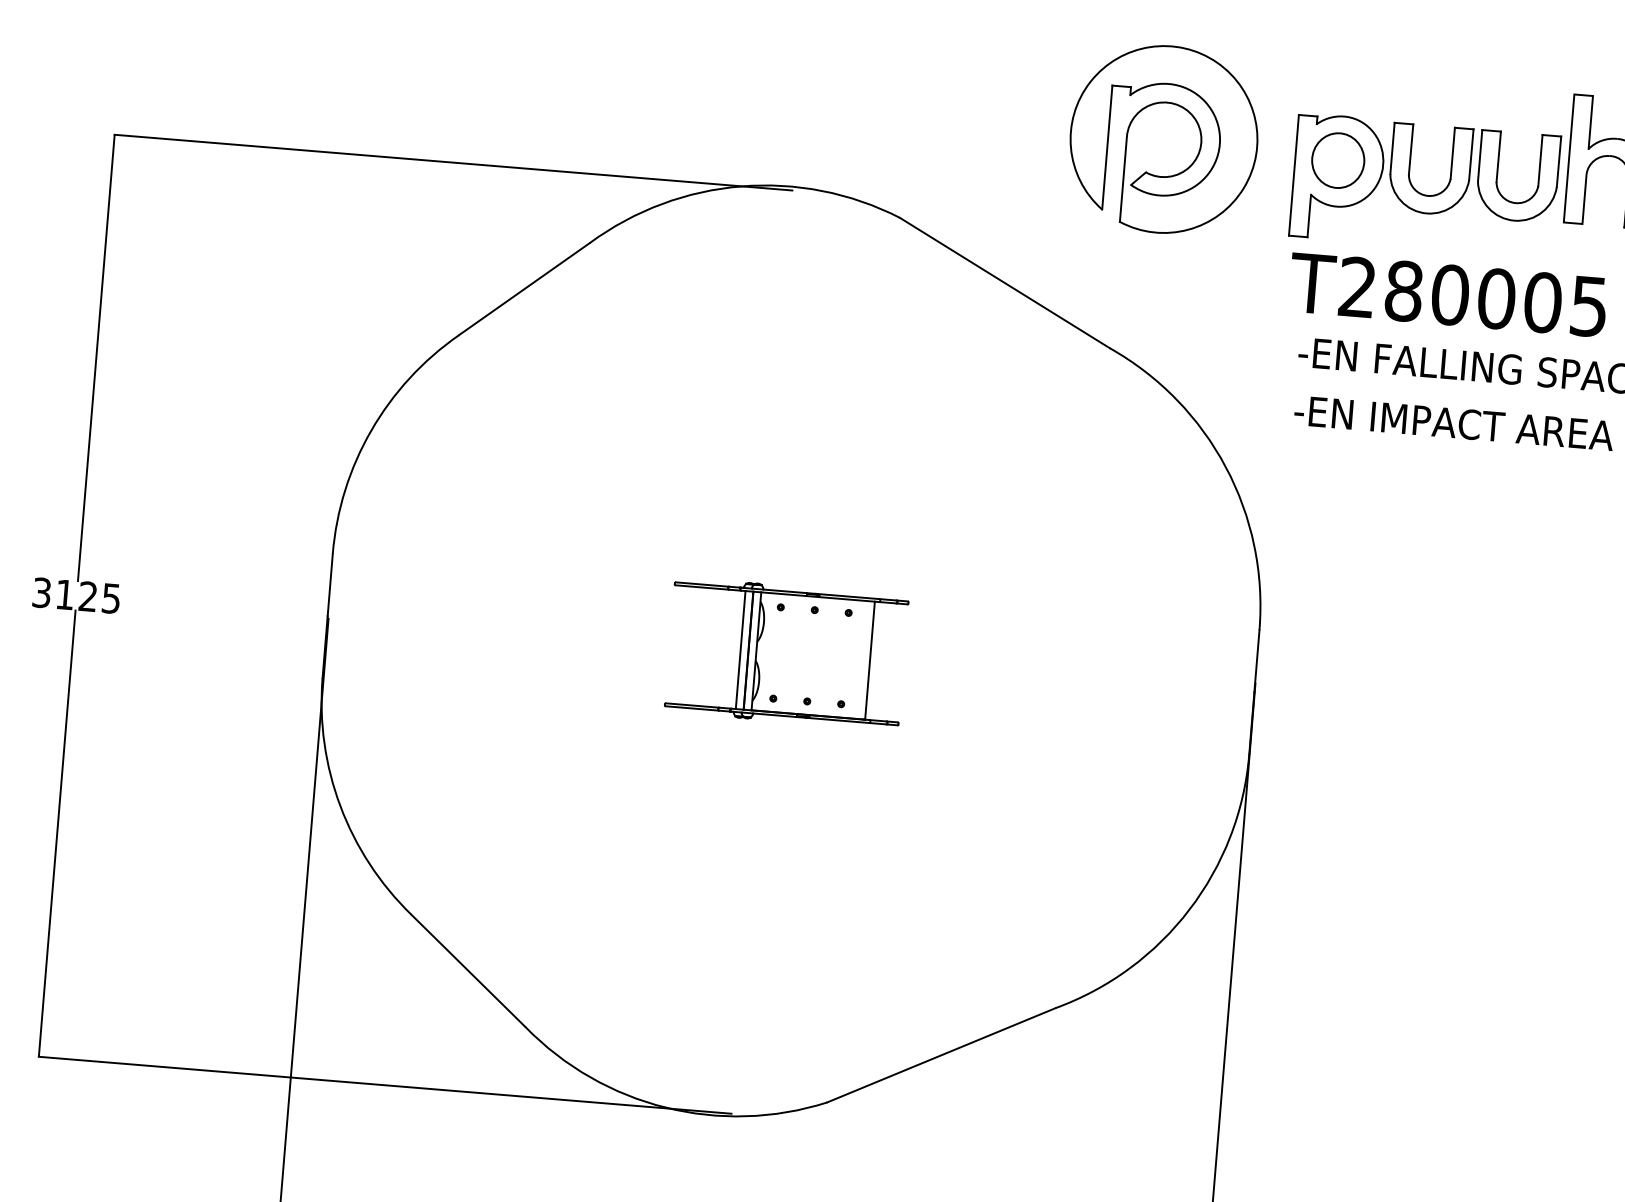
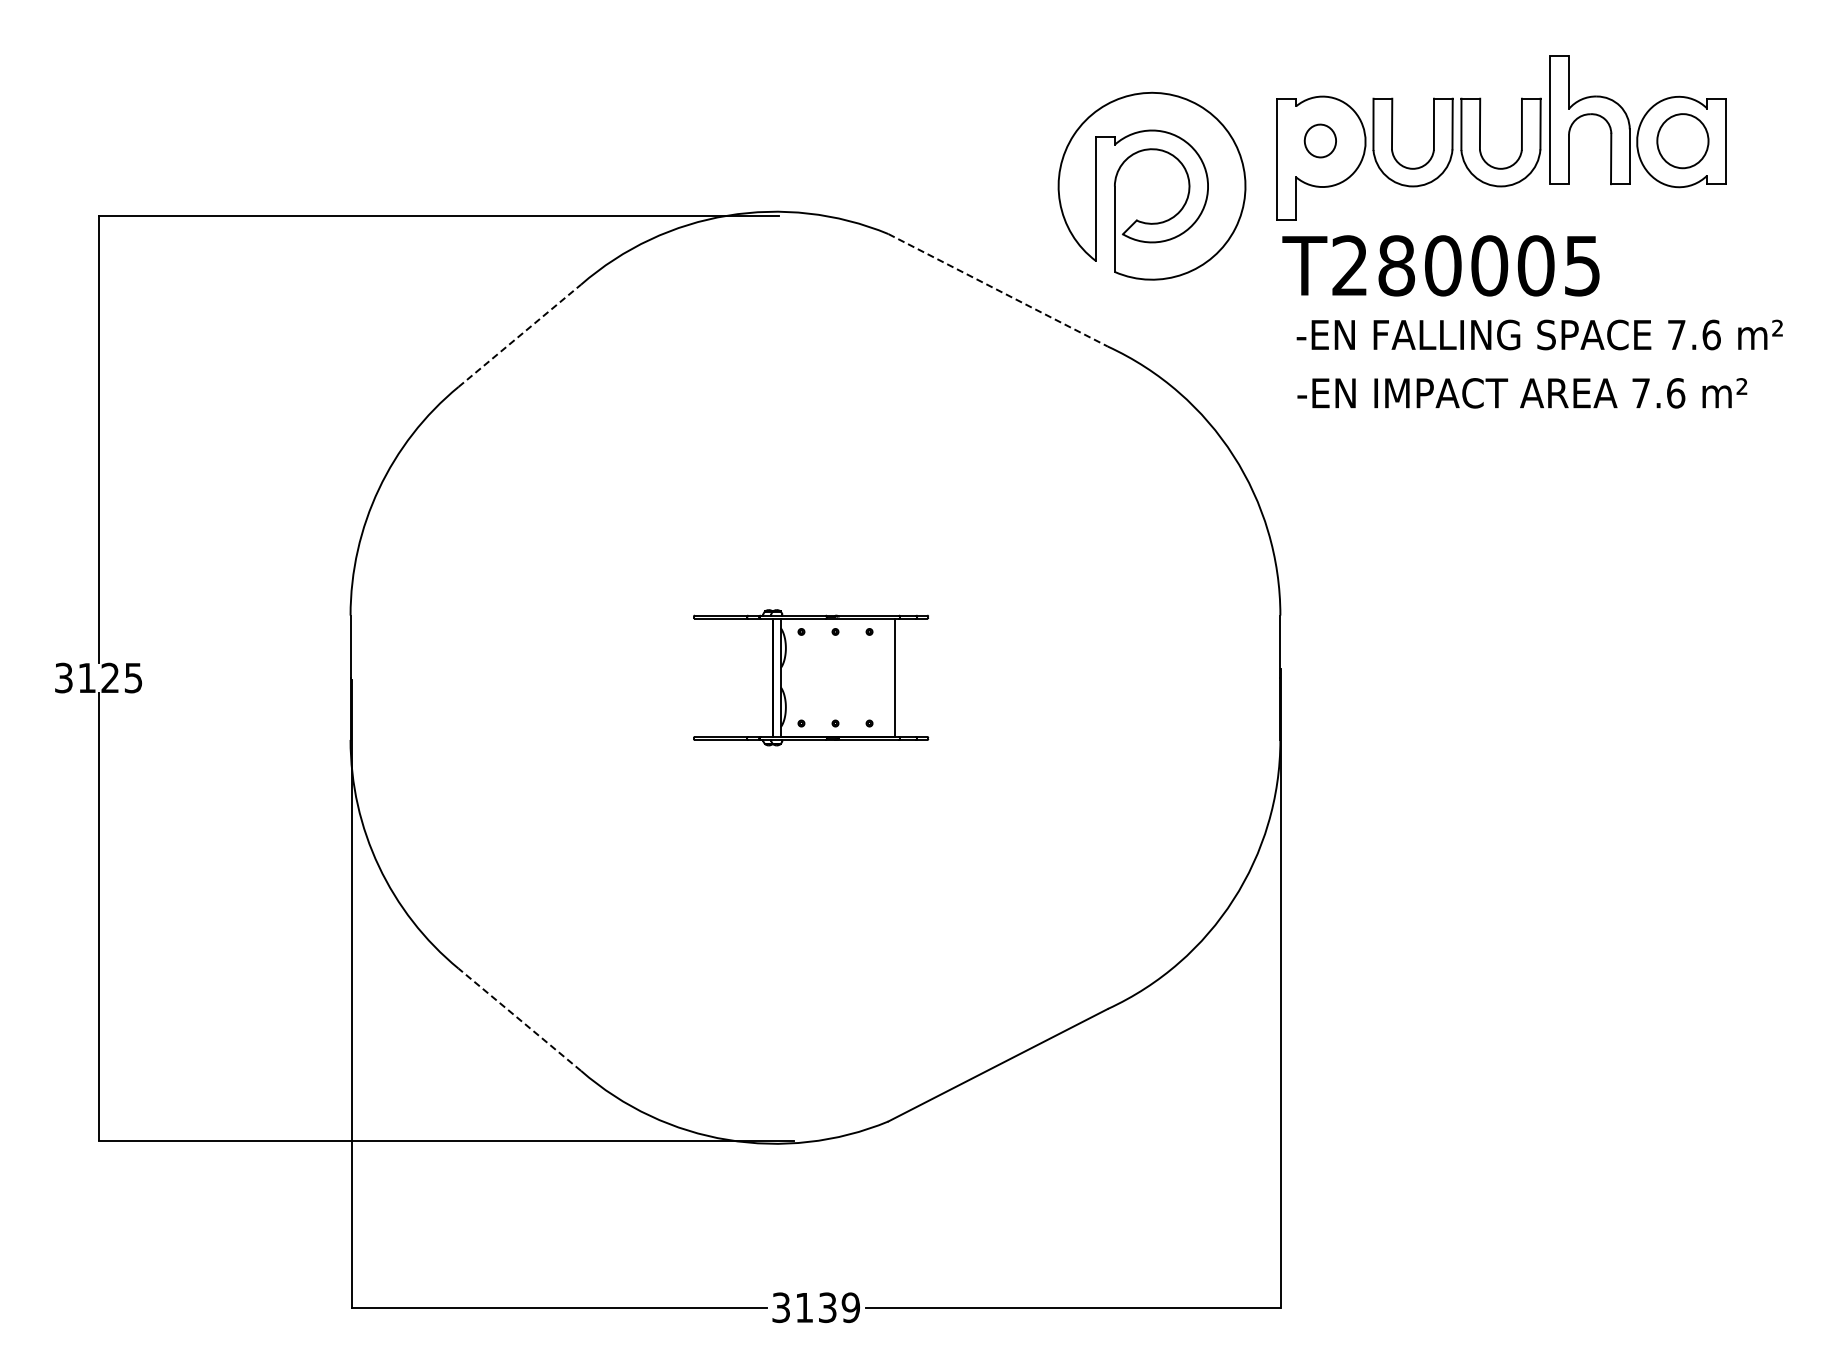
part: (1163, 138) -> (1151, 185), moved
part: (1338, 160) -> (1320, 140), size x0.6
line: (1005, 283) -> (998, 290), solid -> dashed
line: (524, 288) -> (519, 335), solid -> dashed
line: (740, 649) -> (764, 677), removed
line: (468, 970) -> (519, 1019), solid -> dashed

